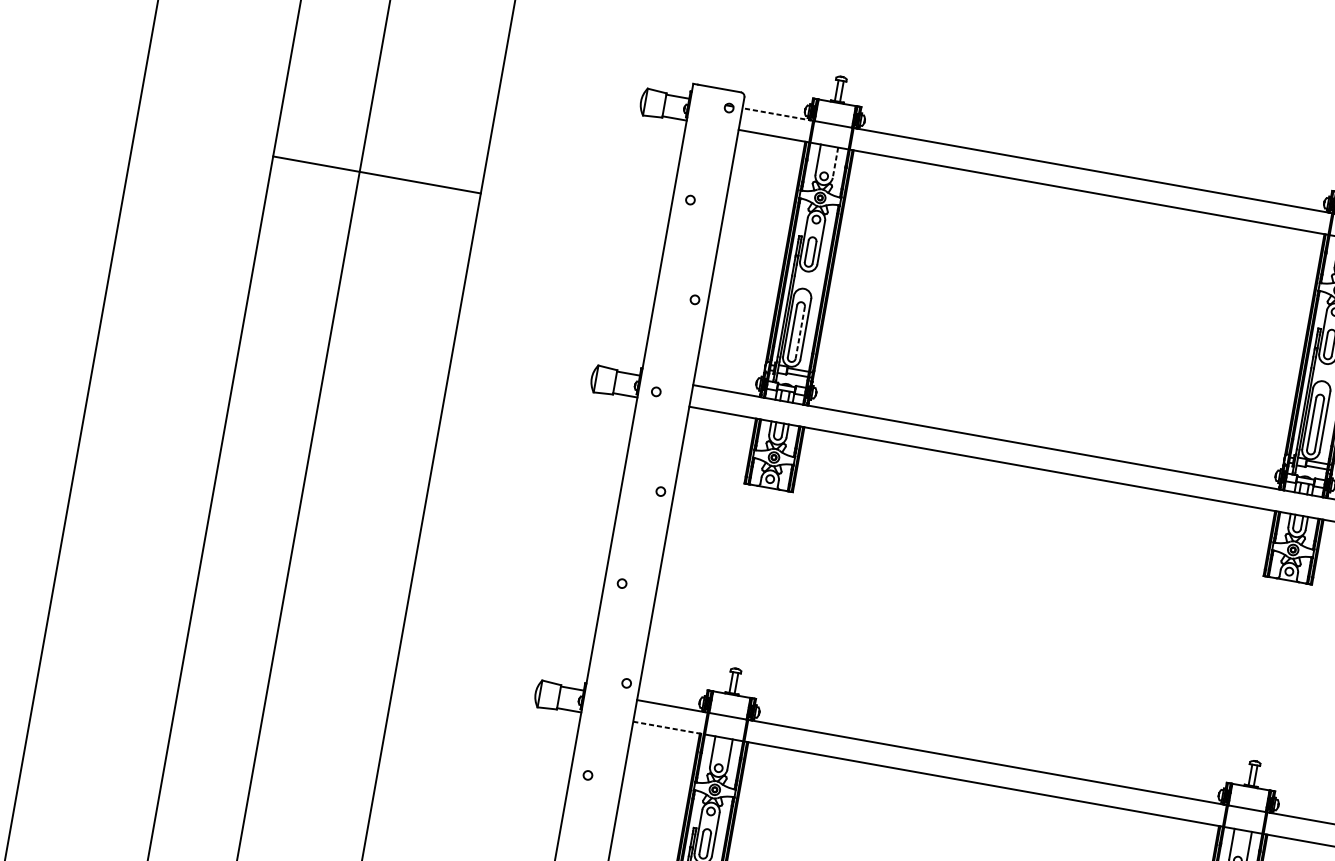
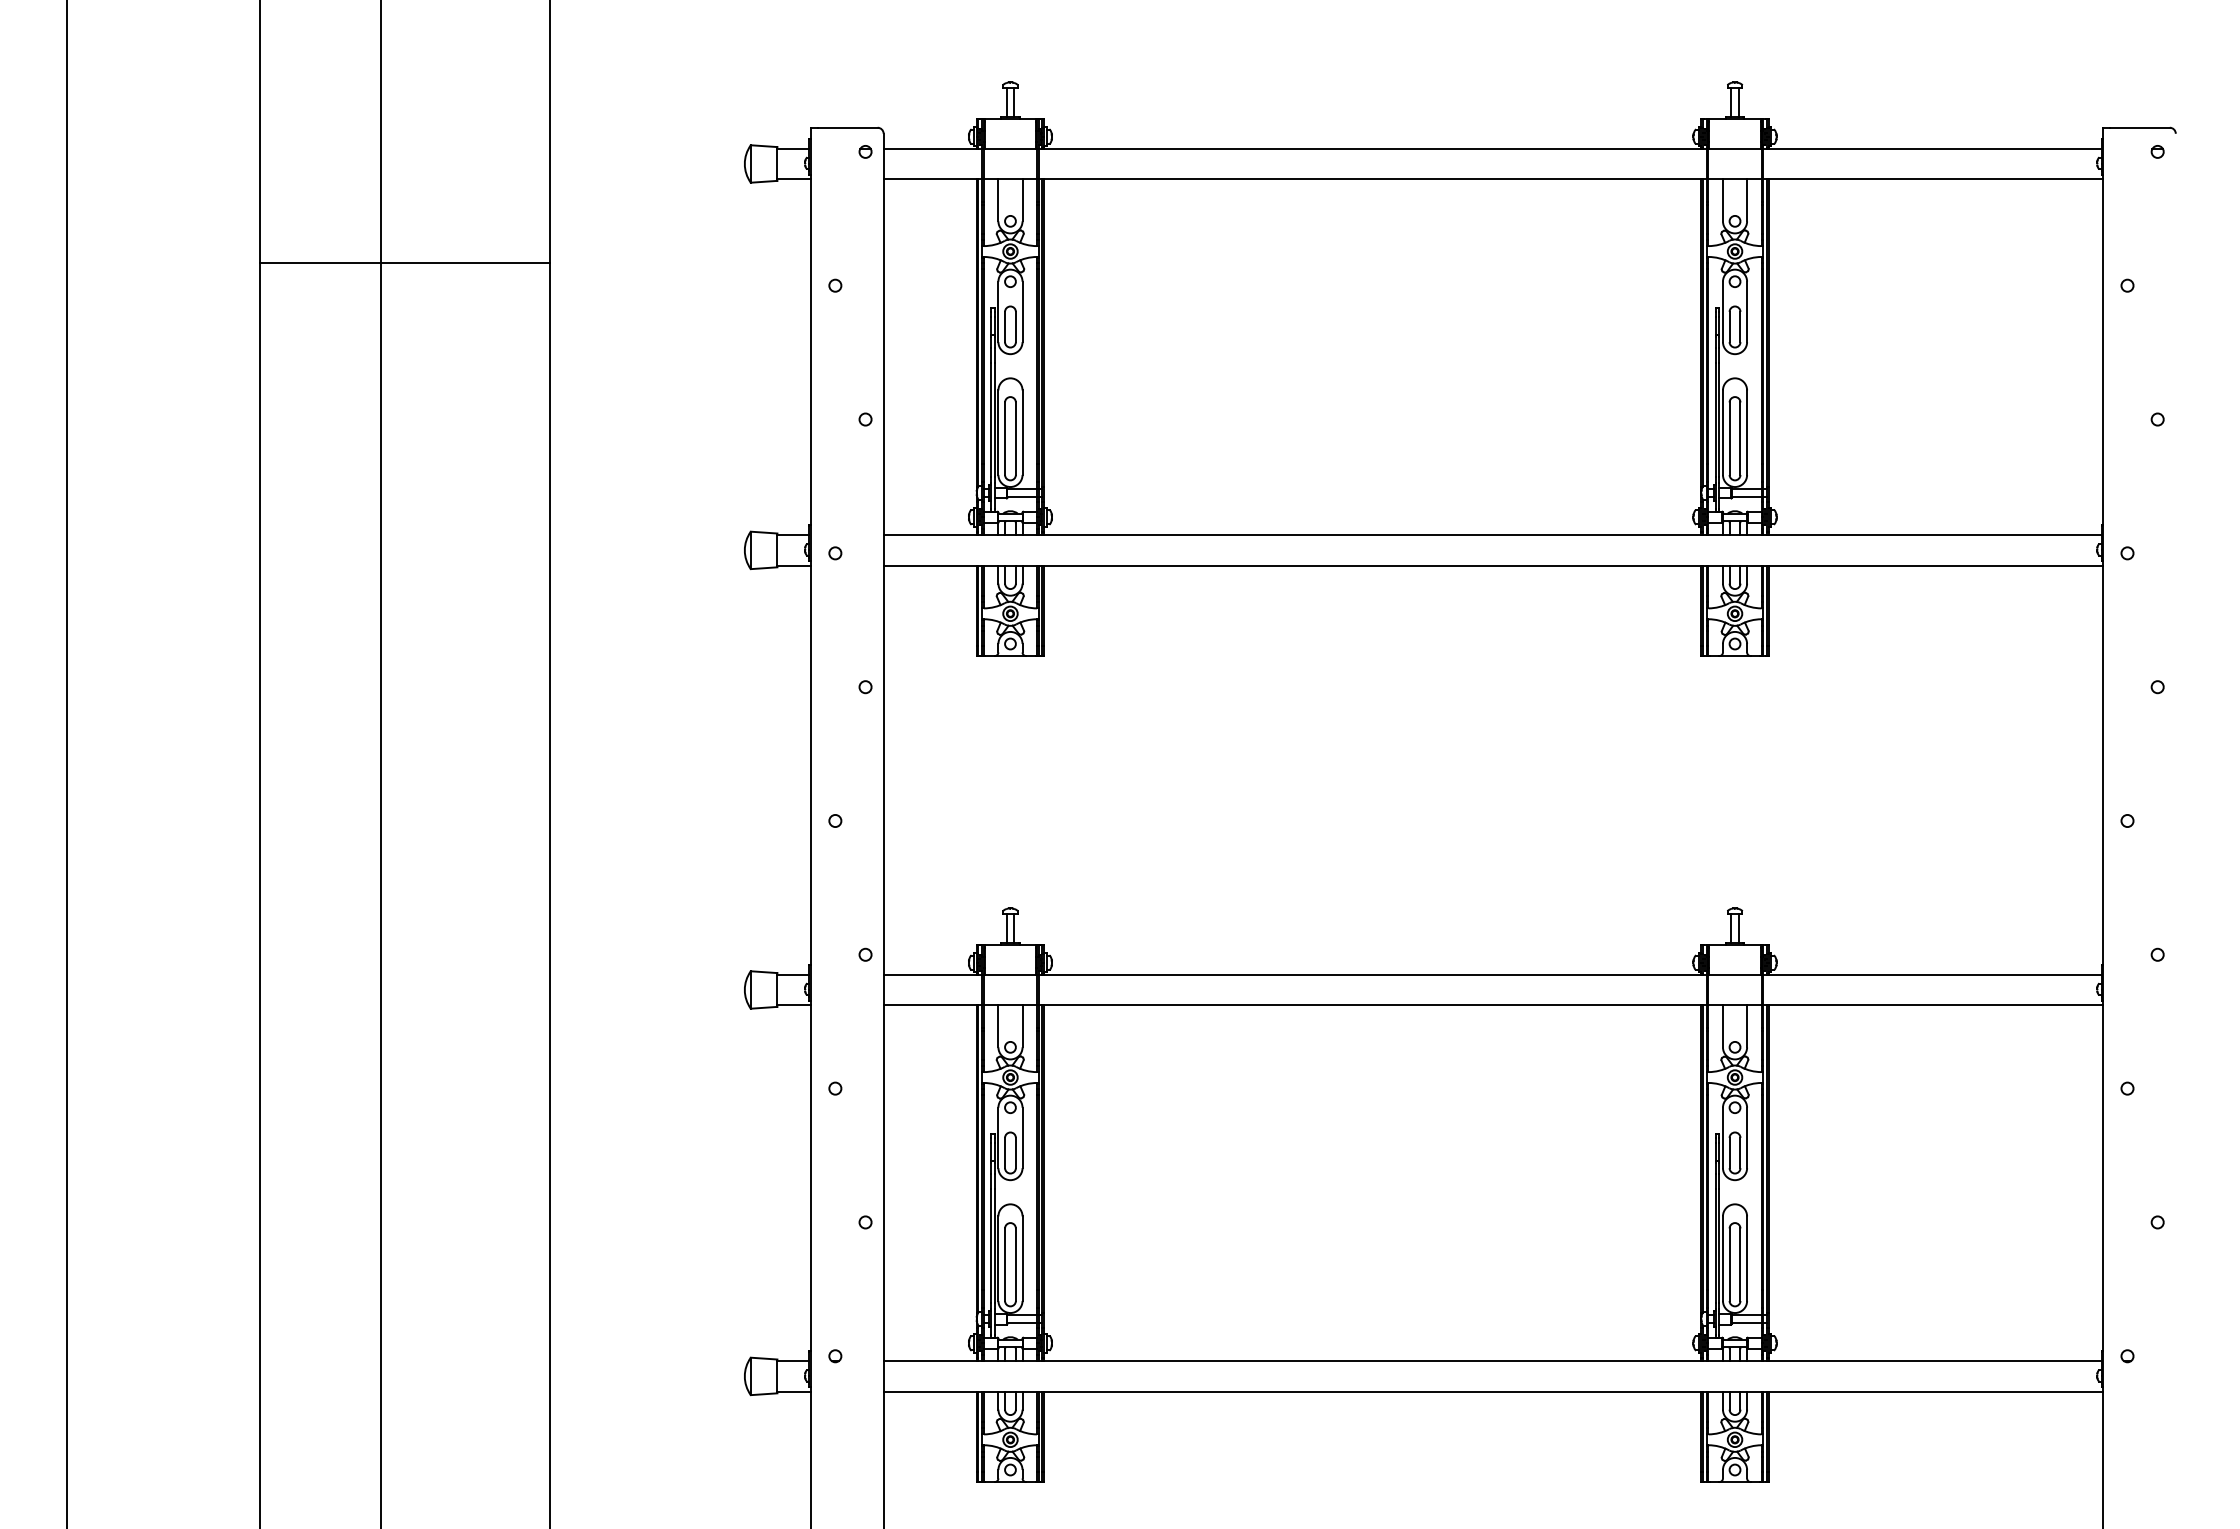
line: (777, 114) -> (932, 148), dashed -> solid
line: (835, 162) -> (1022, 200), dashed -> solid
line: (377, 175) -> (405, 263), moved
line: (799, 333) -> (1015, 439), dashed -> solid
line: (668, 728) -> (933, 1005), dashed -> solid

